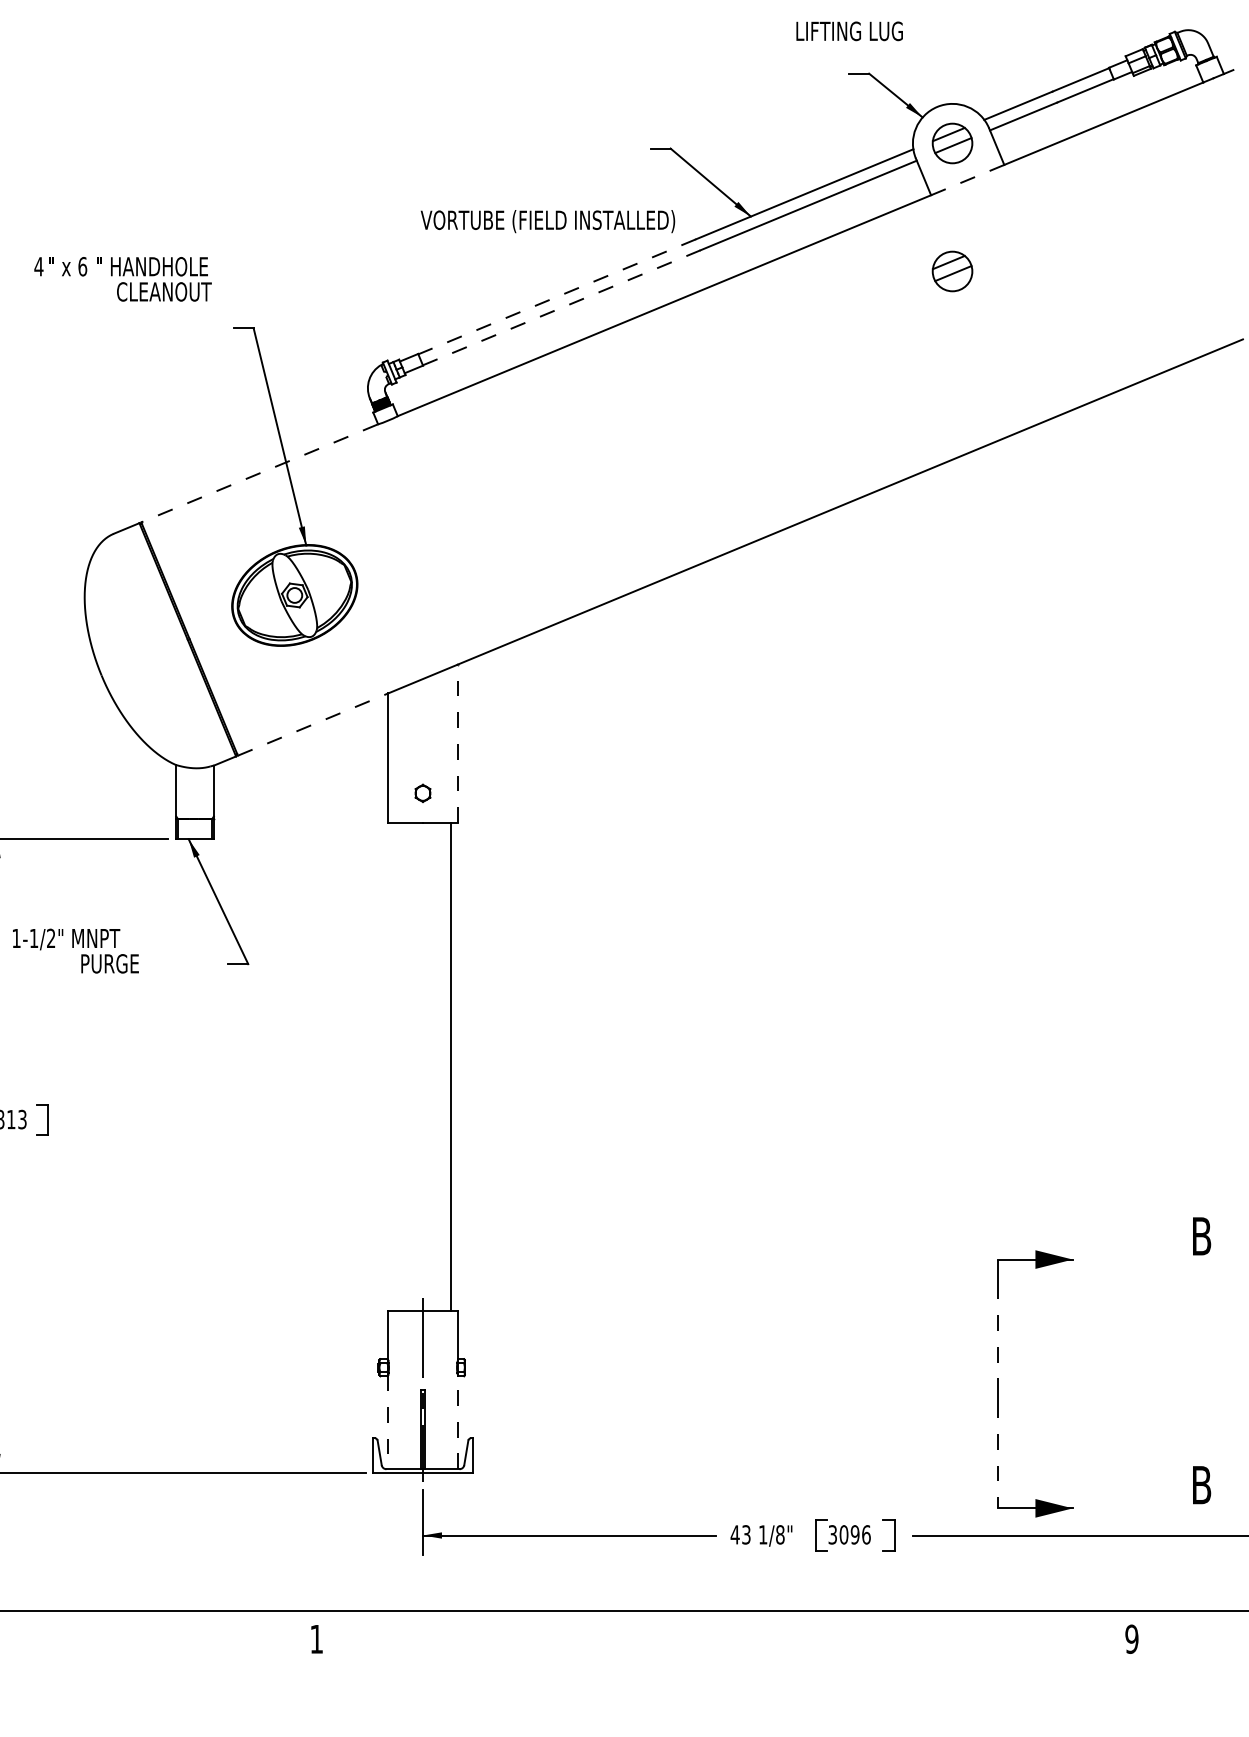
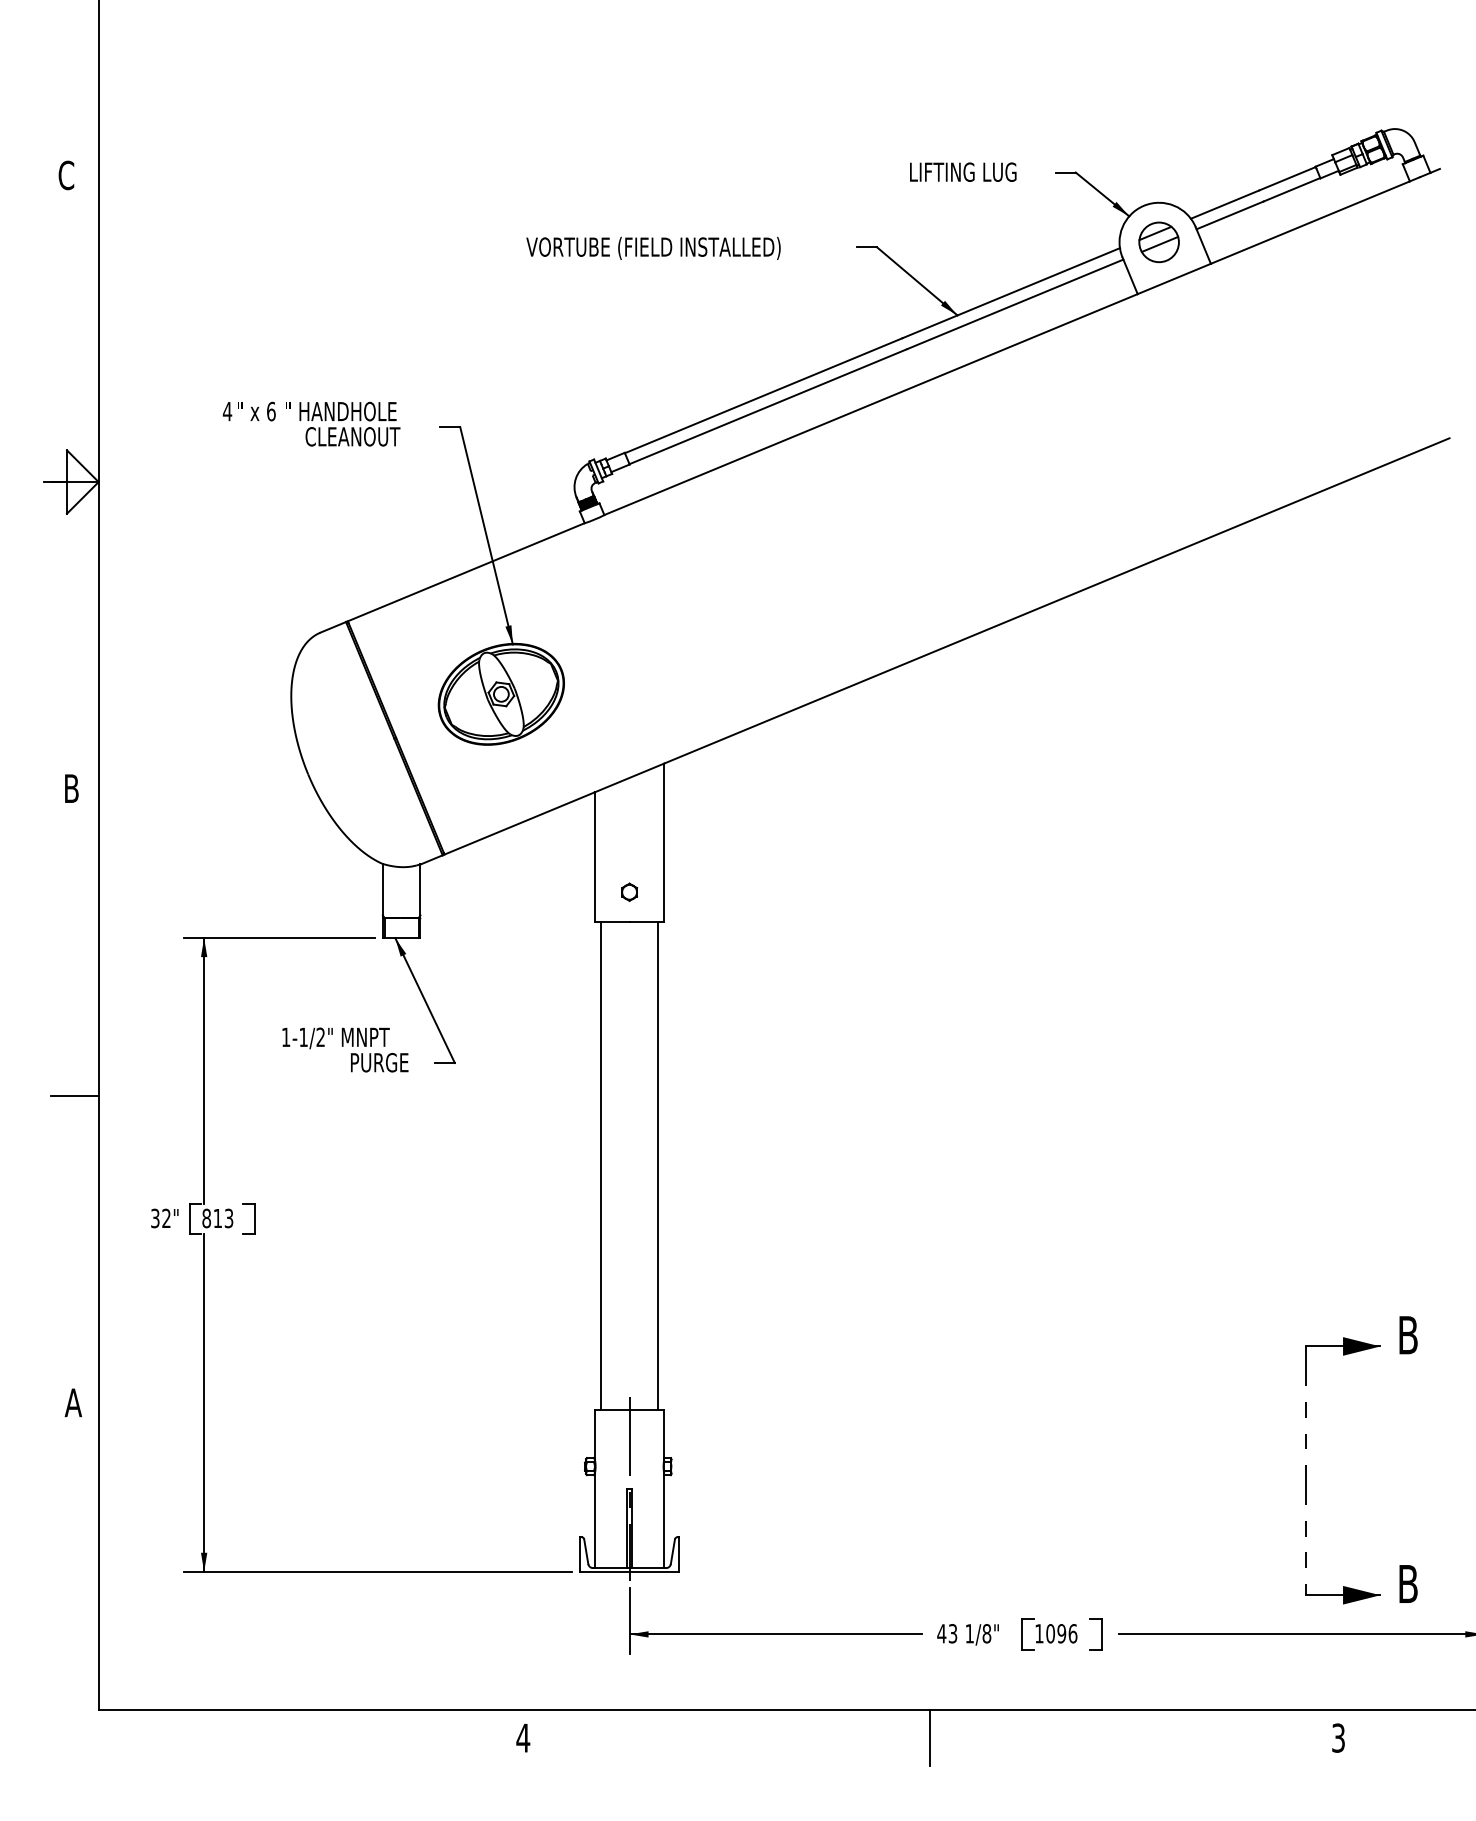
text: (849, 30) -> (963, 171), moved
line: (967, 179) -> (1174, 278), dashed -> solid
text: (547, 220) -> (653, 247), moved
part: (951, 271) -> (1158, 370), removed
text: (122, 278) -> (311, 423), moved
line: (556, 296) -> (763, 395), dashed -> solid
line: (561, 307) -> (768, 406), dashed -> solid
line: (259, 473) -> (466, 572), dashed -> solid
line: (313, 724) -> (520, 823), dashed -> solid
line: (457, 743) -> (664, 842), dashed -> solid
text: (75, 950) -> (345, 1049), moved
line: (394, 1066) -> (601, 1165), added
part: (998, 1383) -> (1306, 1470), moved
line: (387, 1422) -> (594, 1521), dashed -> solid
line: (457, 1422) -> (664, 1521), dashed -> solid
text: (832, 1534) -> (1039, 1633), 3096 -> 1096
line: (723, 1638) -> (930, 1737), added
text: (1131, 1638) -> (1338, 1737), 9 -> 3
text: (316, 1639) -> (523, 1738), 1 -> 4

